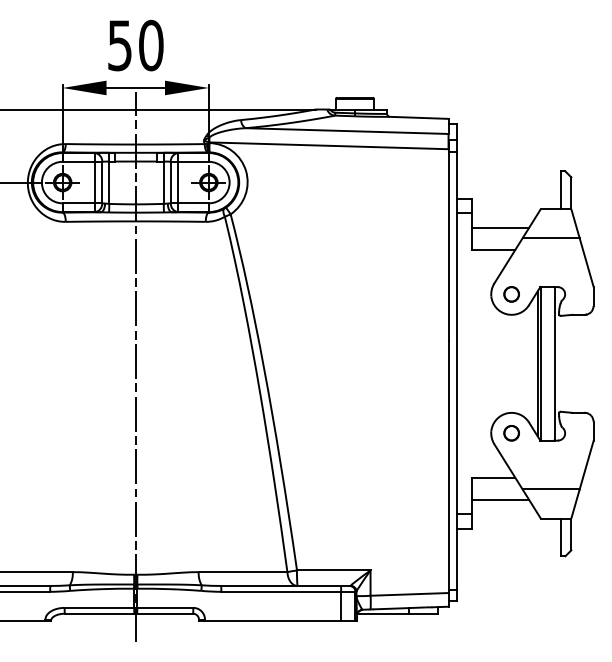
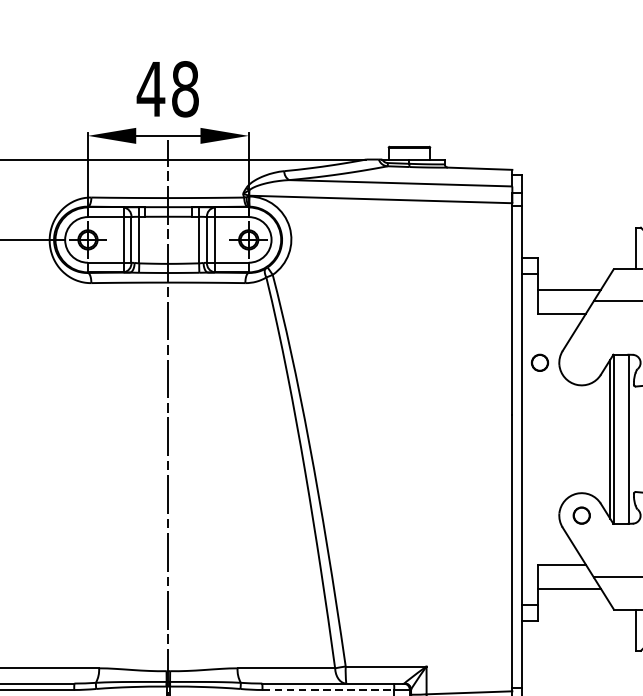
text: (135, 45) -> (168, 89), 50 -> 48
circle: (511, 294) -> (539, 363), moved
line: (281, 591) -> (328, 689), solid -> dashed

